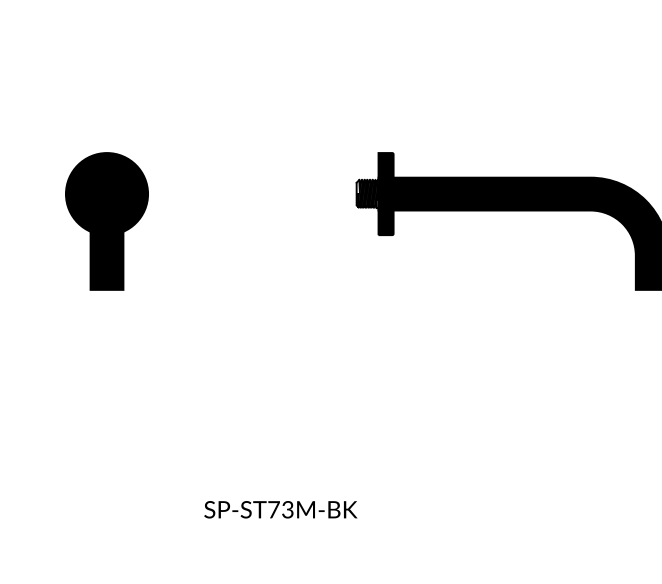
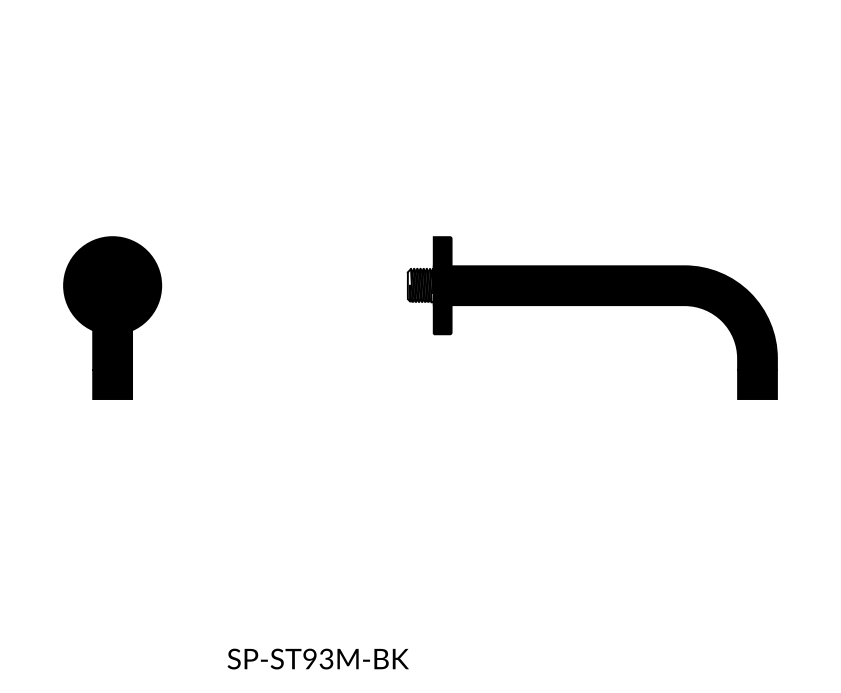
text: (274, 509) -> (310, 658), SP-ST73M-BK -> SP-ST93M-BK

